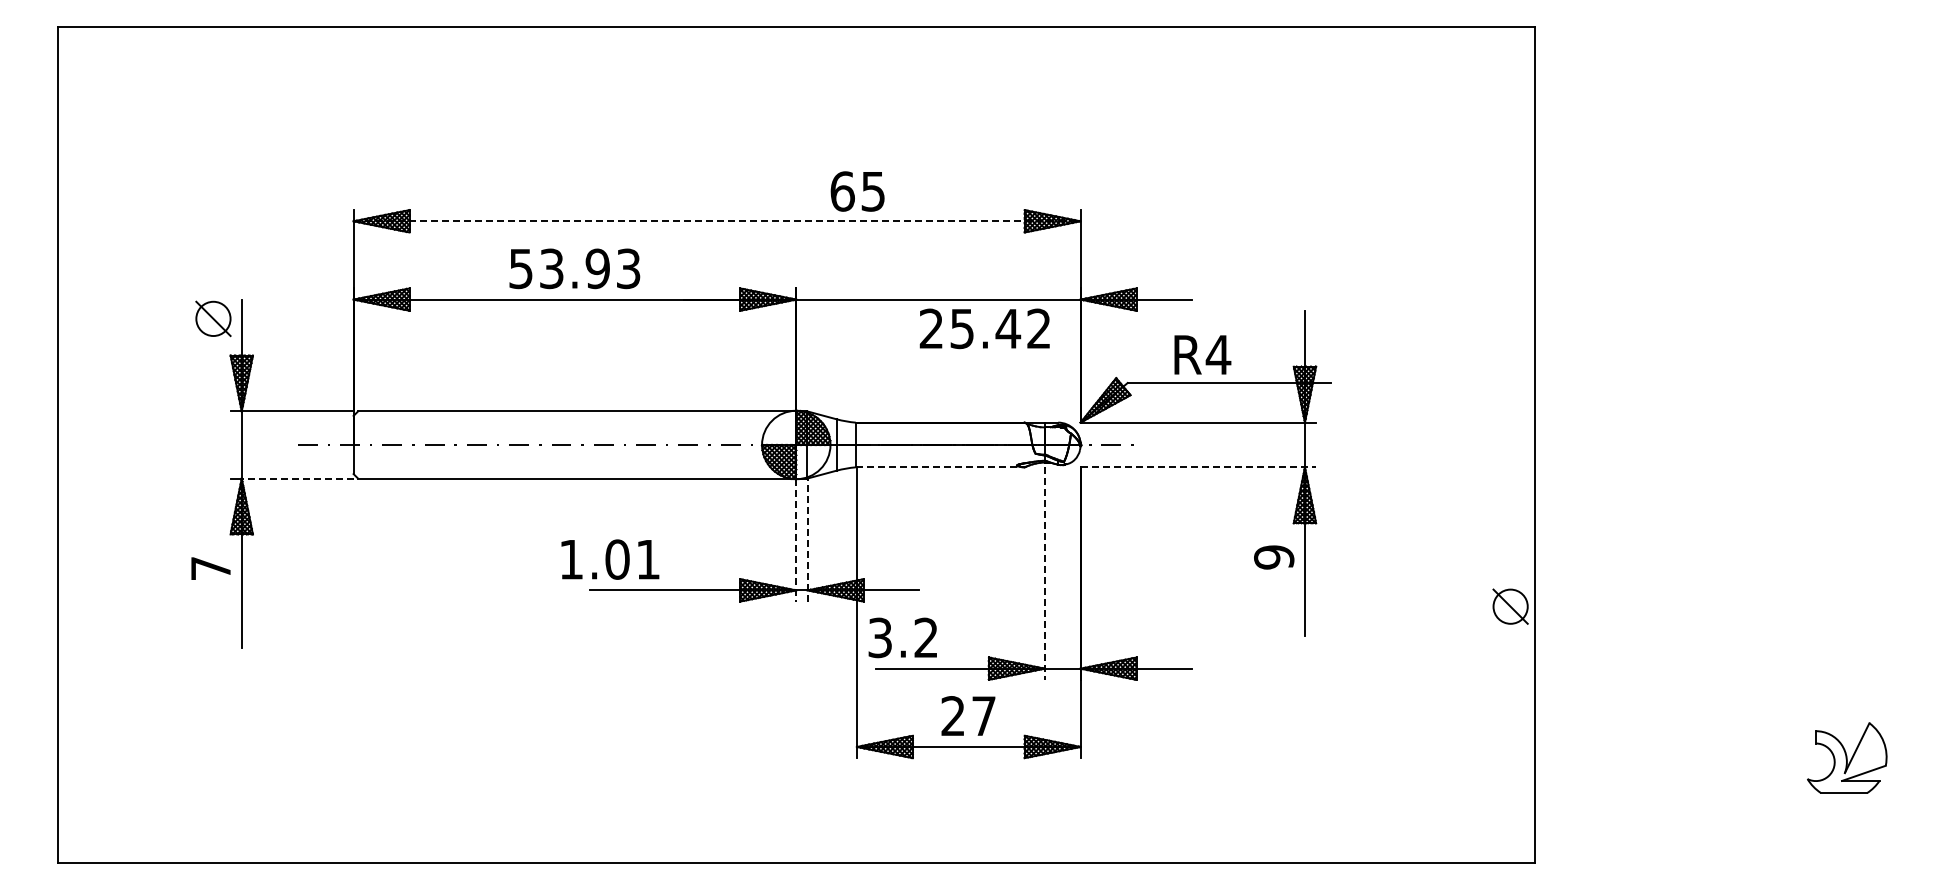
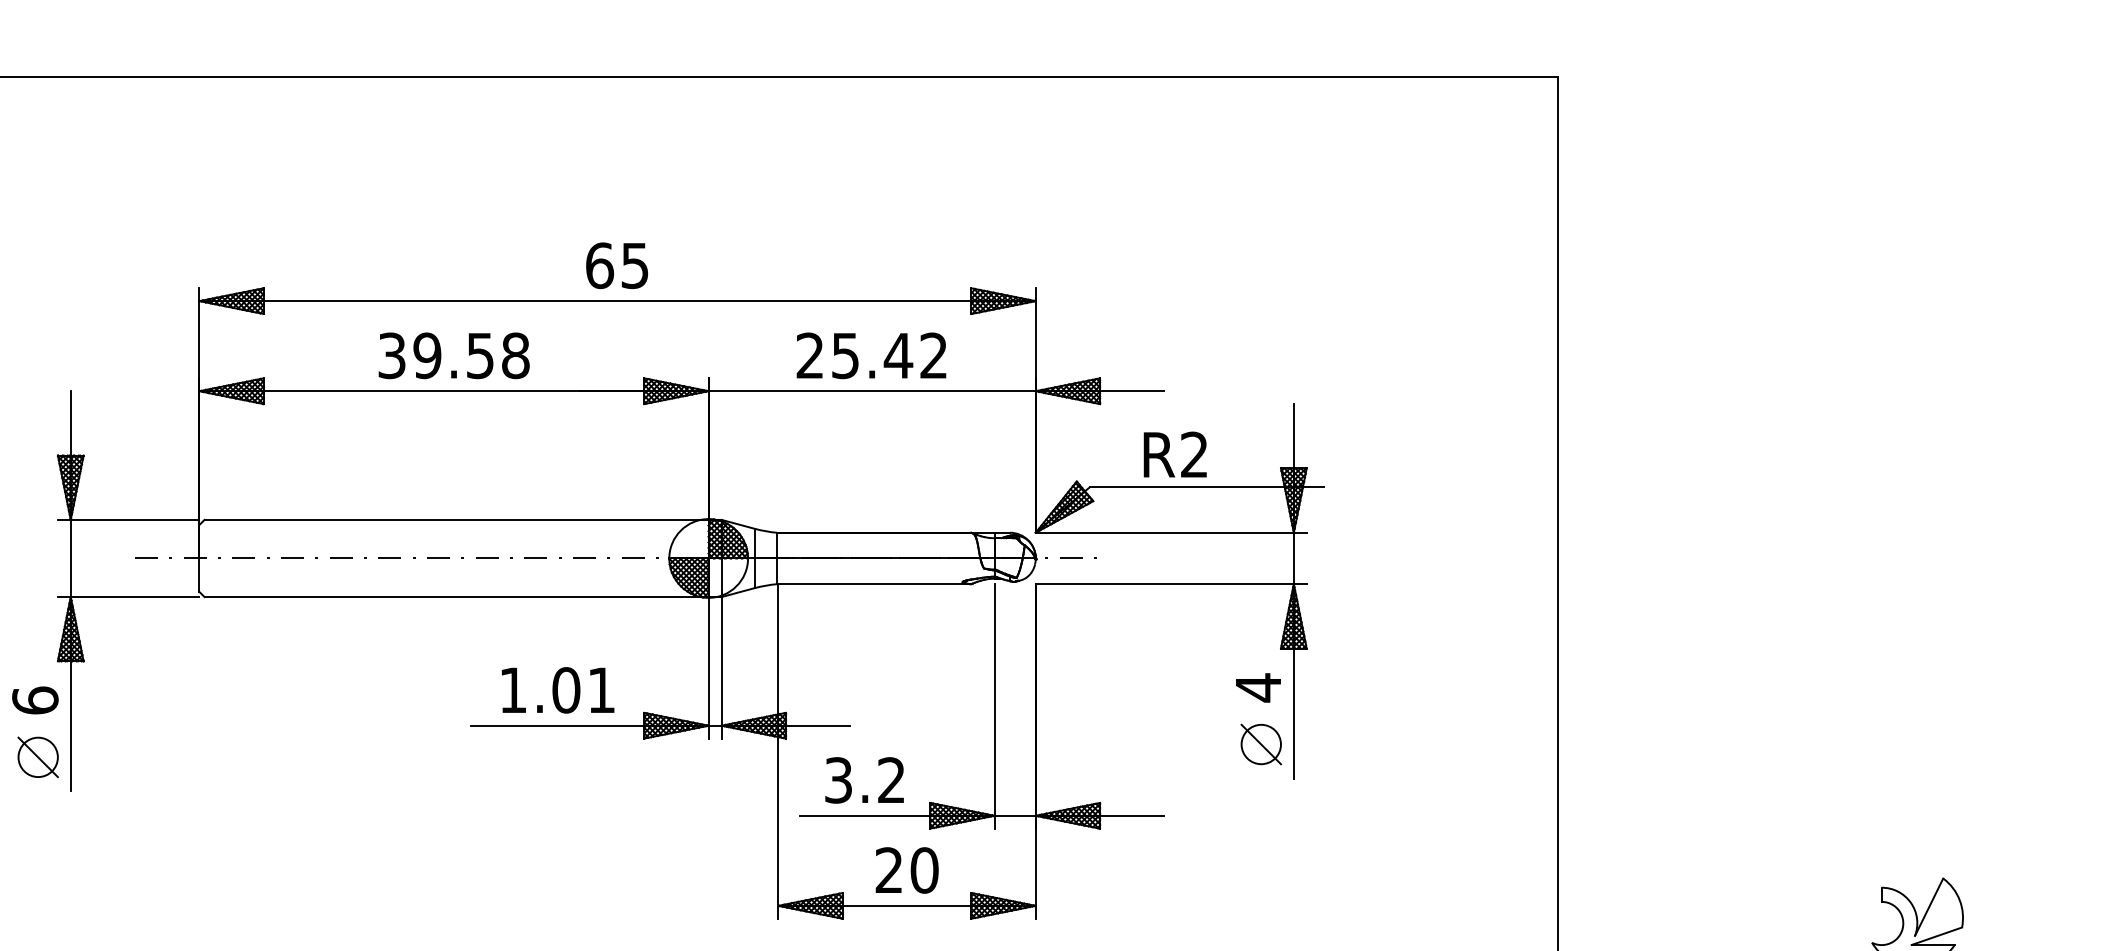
text: (857, 191) -> (616, 265), moved
line: (717, 221) -> (618, 301), dashed -> solid
text: (575, 268) -> (454, 355), 53.93 -> 39.58
part: (213, 318) -> (38, 756), moved
text: (984, 328) -> (871, 355), moved
text: (1218, 354) -> (1194, 454), R4 -> R2
line: (939, 467) -> (873, 584), dashed -> solid
line: (1198, 467) -> (1171, 584), dashed -> solid
line: (297, 478) -> (134, 597), dashed -> solid
line: (796, 540) -> (708, 668), dashed -> solid
line: (807, 540) -> (721, 668), dashed -> solid
text: (1274, 557) -> (1258, 687), 9 -> 4
text: (610, 559) -> (558, 690), moved
text: (210, 568) -> (34, 700), 7 -> 6
line: (1044, 574) -> (994, 707), dashed -> solid
part: (1510, 606) -> (1261, 744), moved
text: (902, 637) -> (864, 779), moved
text: (984, 716) -> (925, 870), 27 -> 20

